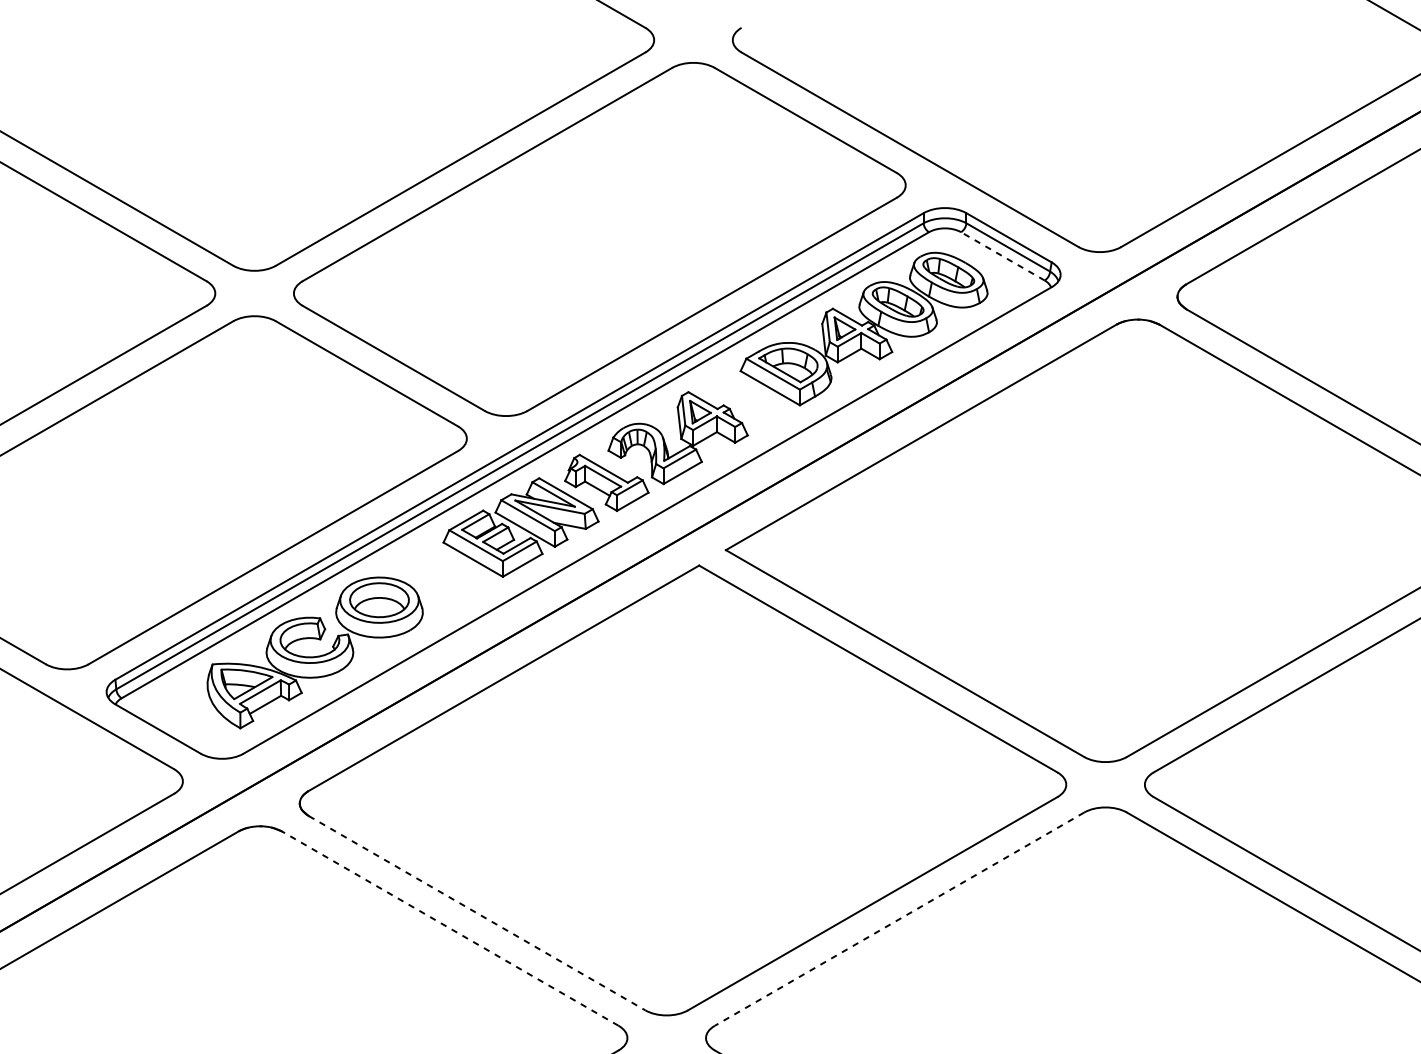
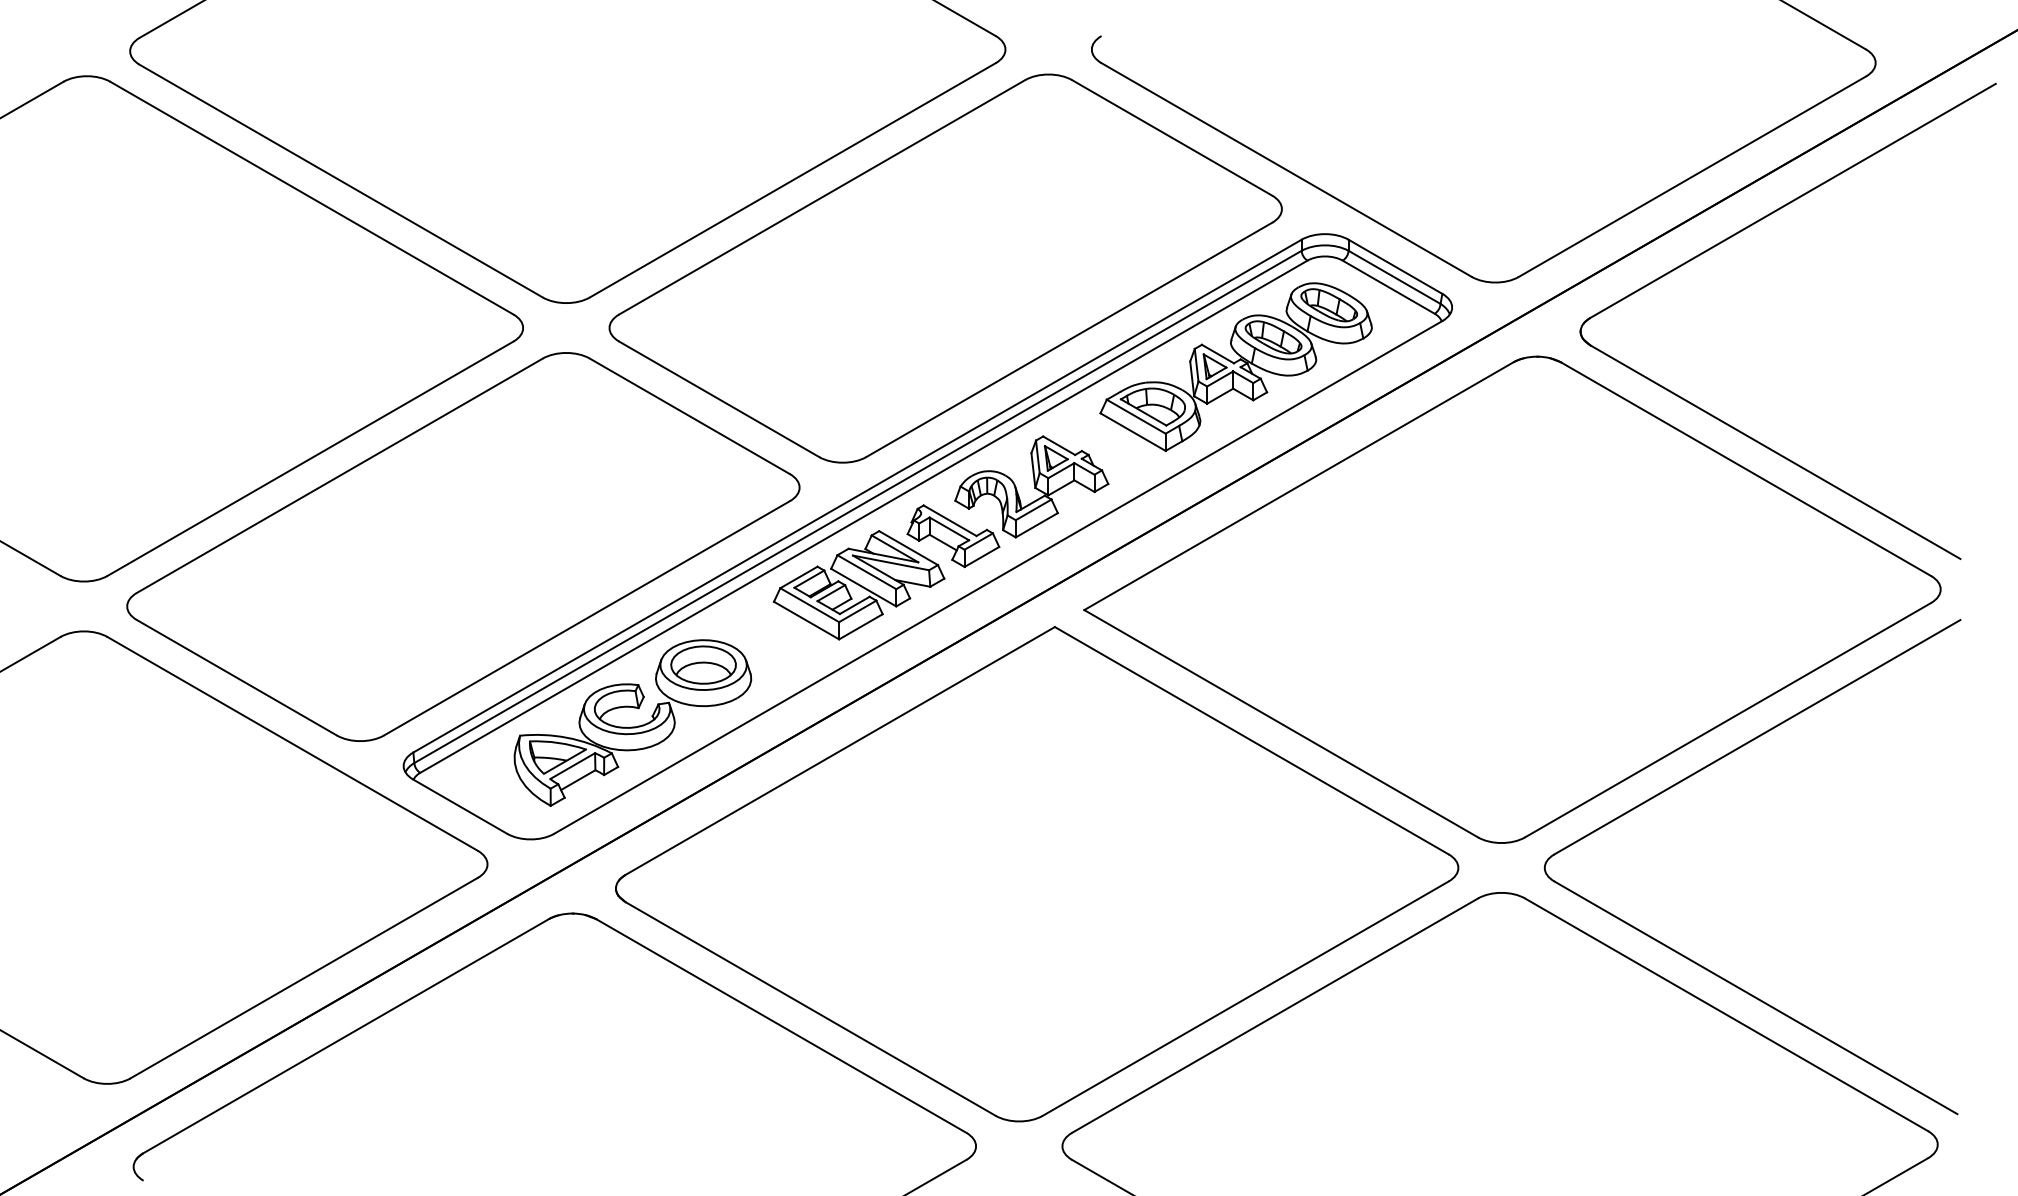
line: (1002, 255) -> (1388, 286), dashed -> solid
line: (476, 913) -> (810, 1009), dashed -> solid
line: (898, 919) -> (1274, 1015), dashed -> solid
line: (450, 929) -> (781, 1026), dashed -> solid

